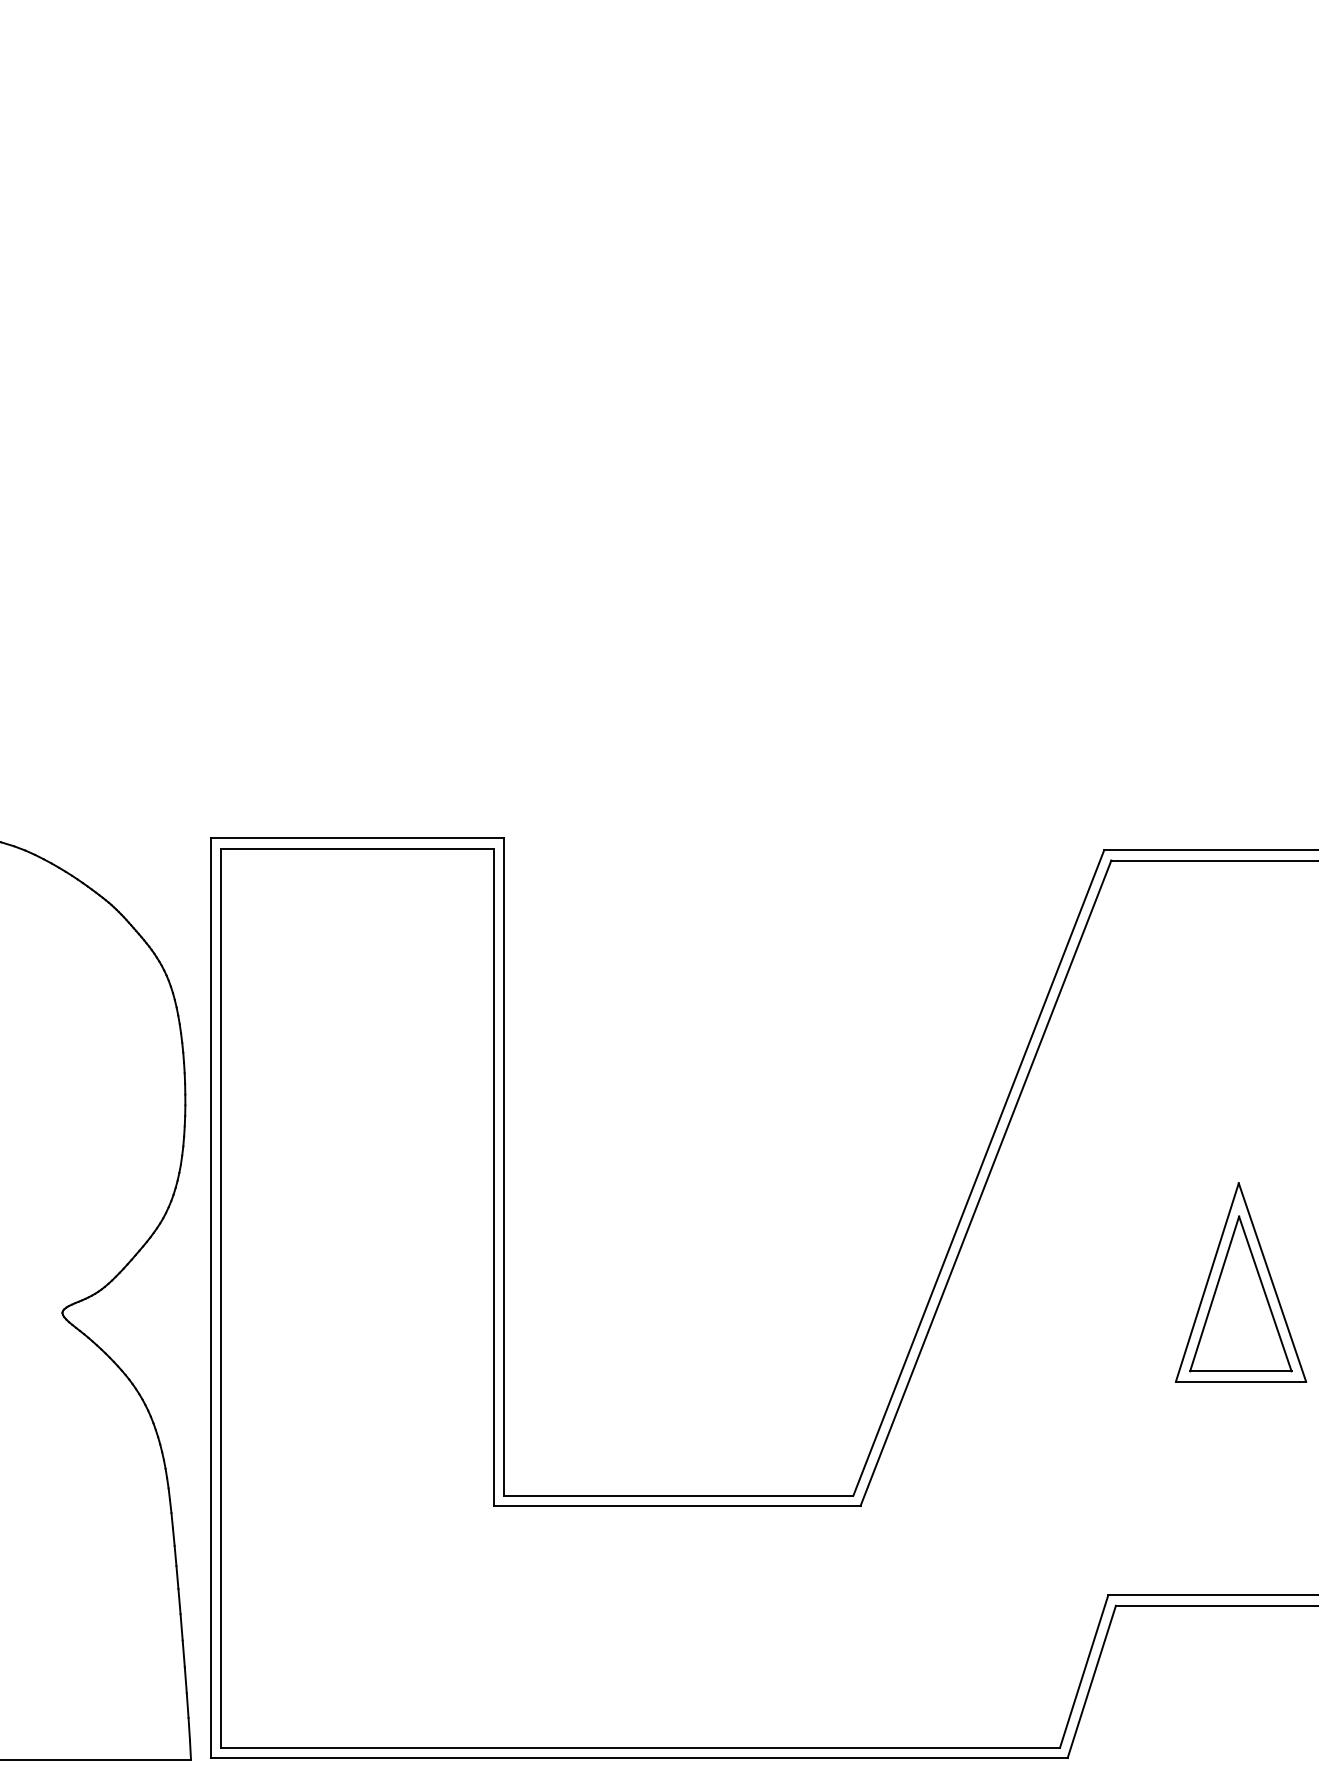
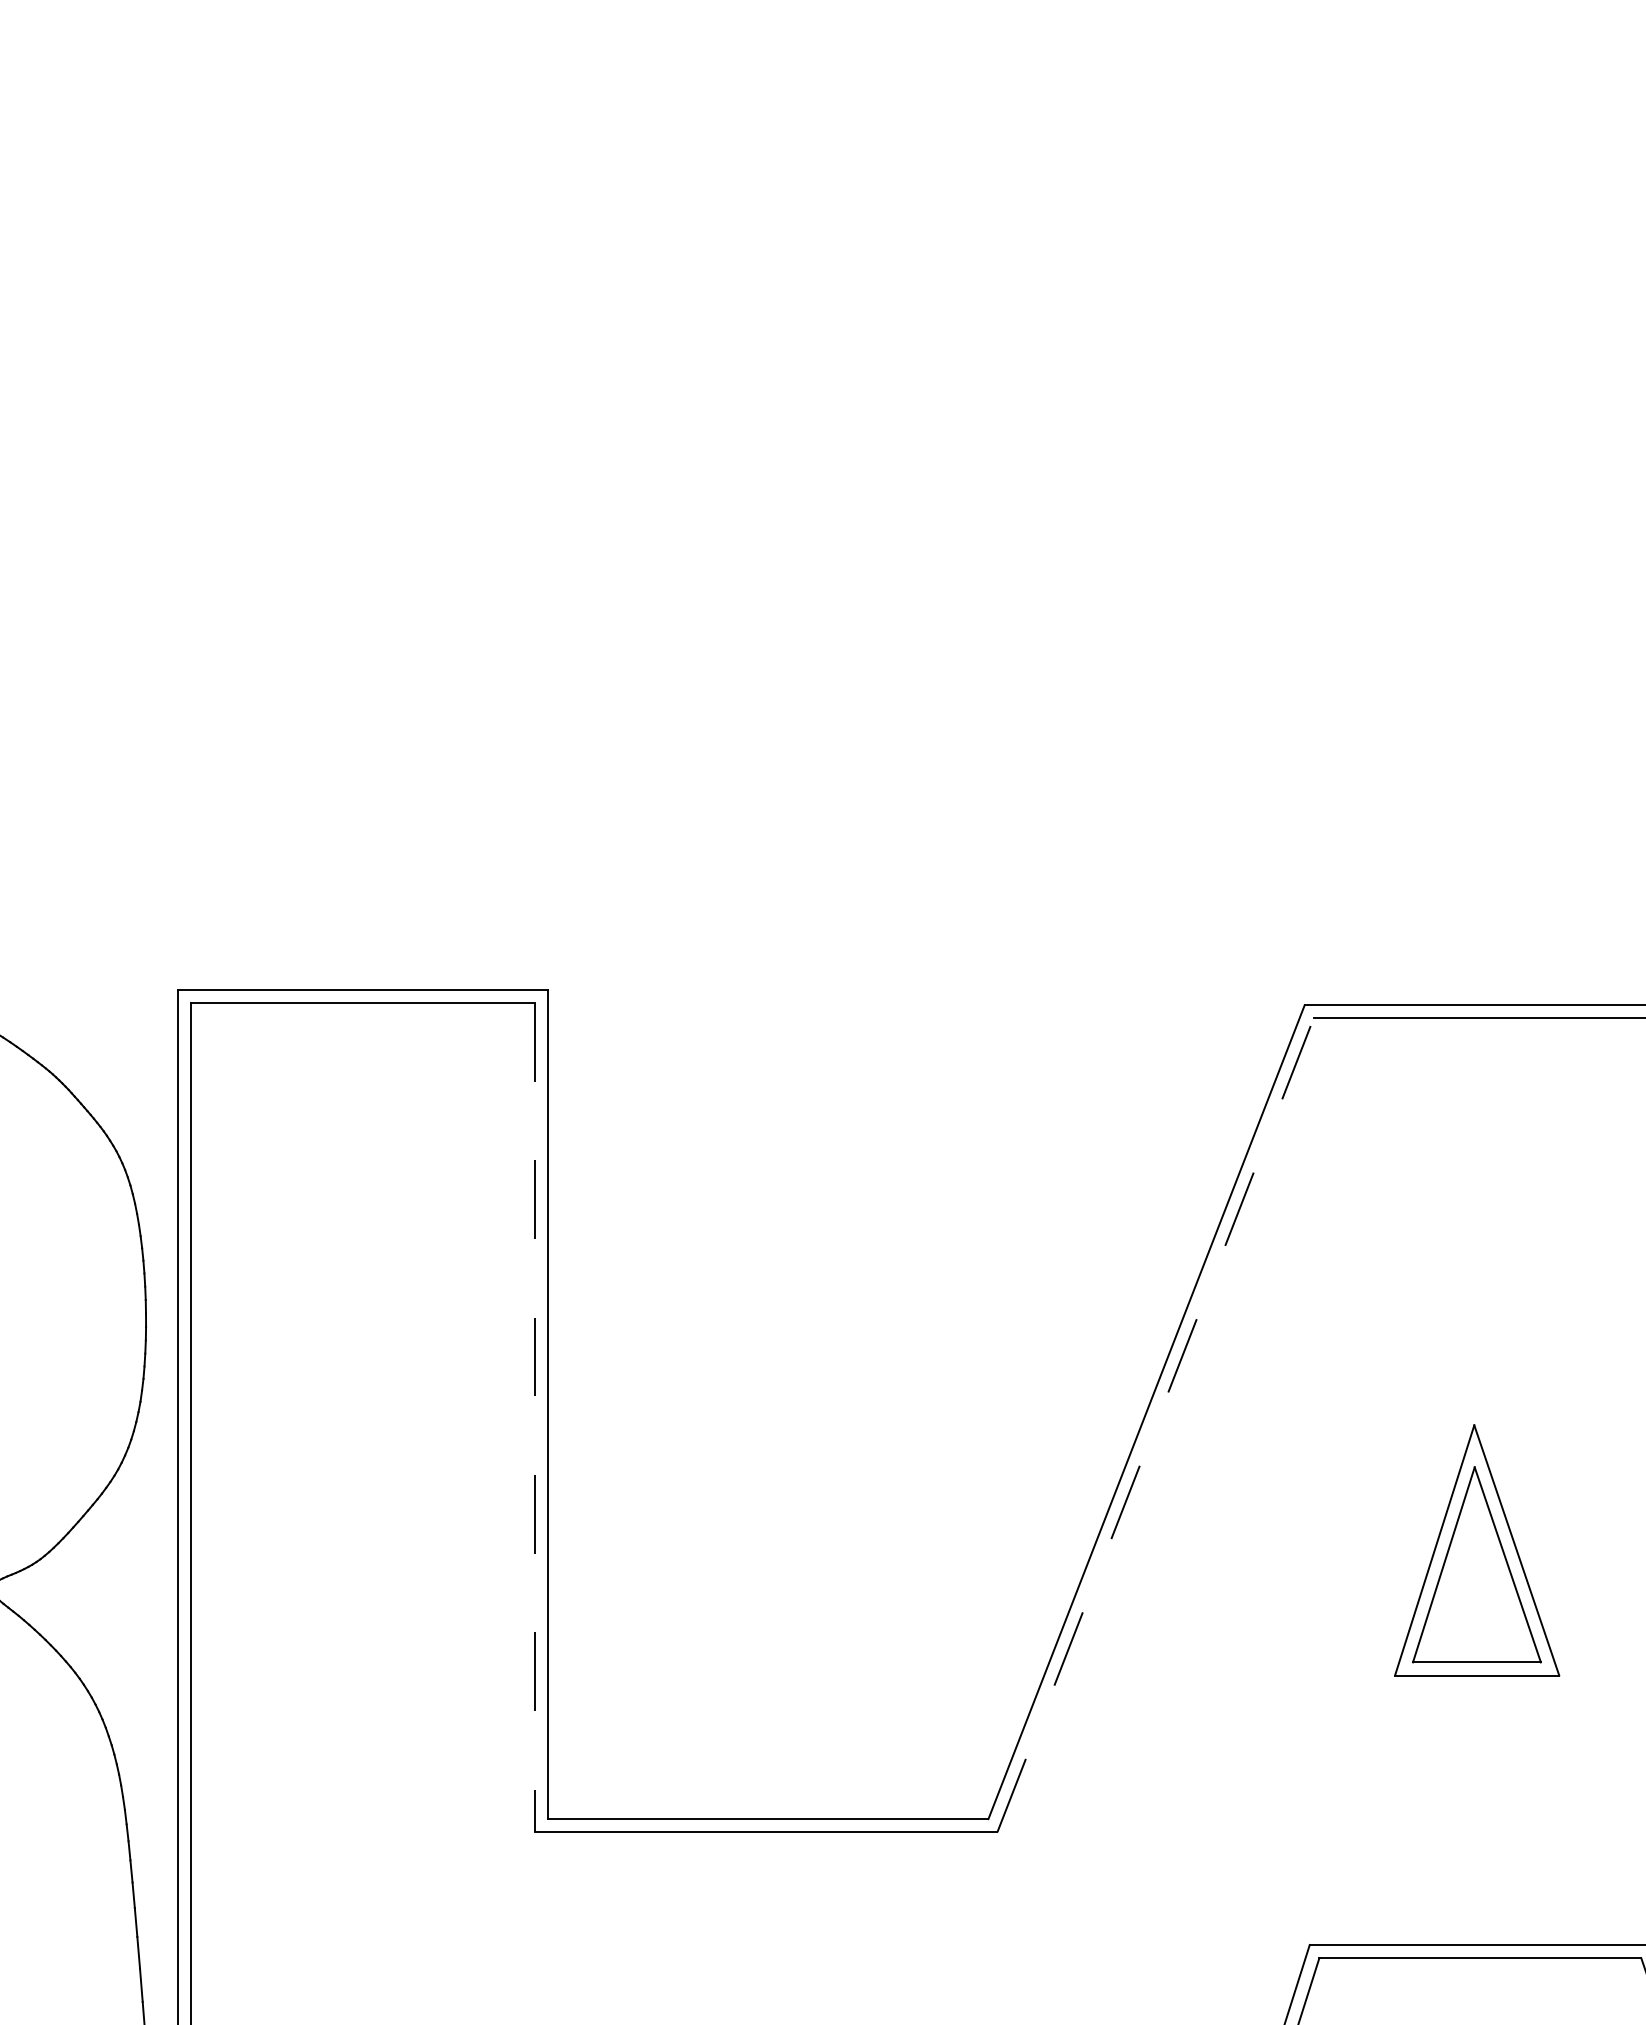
line: (493, 1177) -> (534, 1418), solid -> dashed
line: (986, 1182) -> (1156, 1424), solid -> dashed

